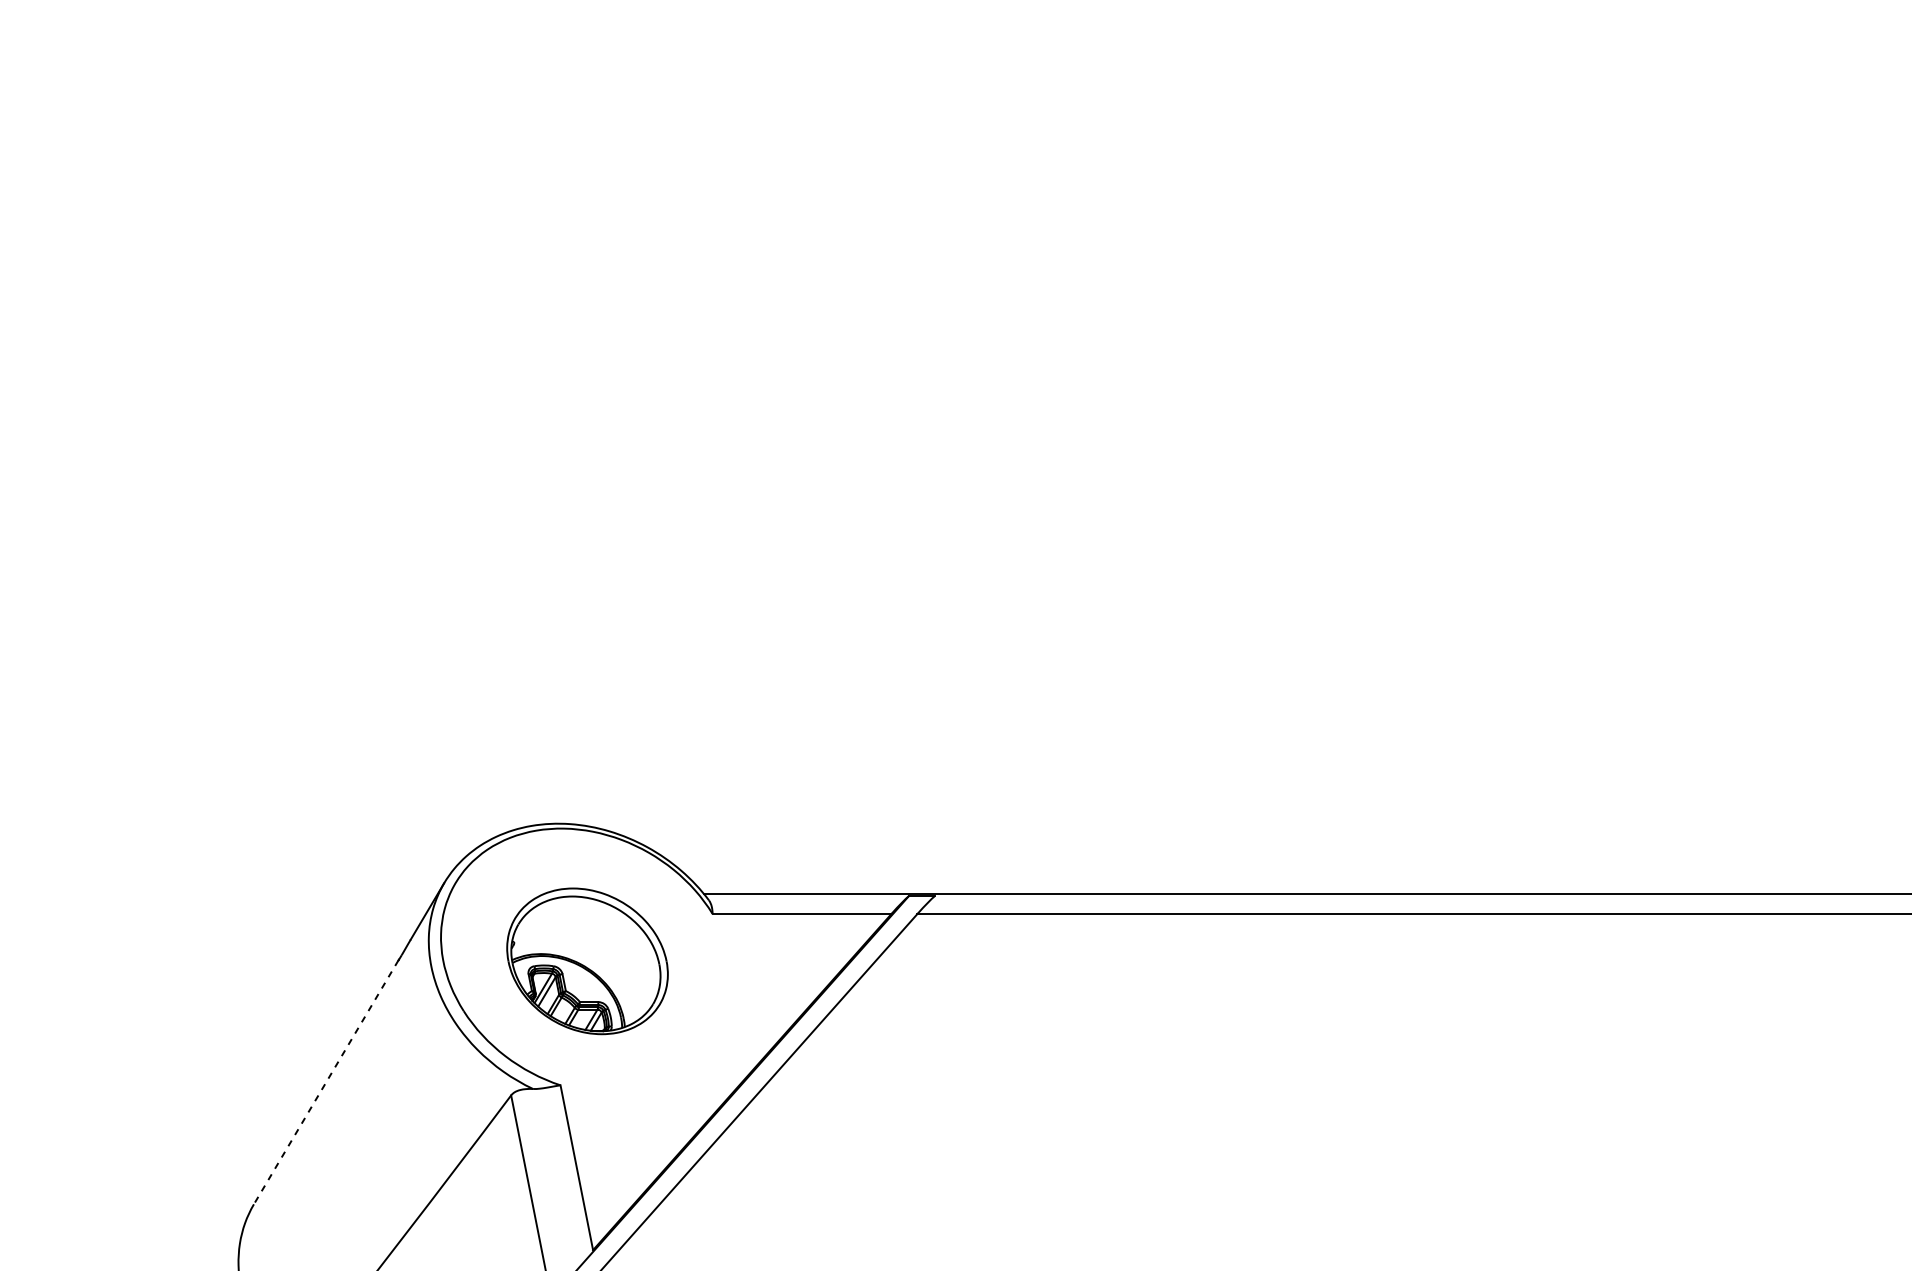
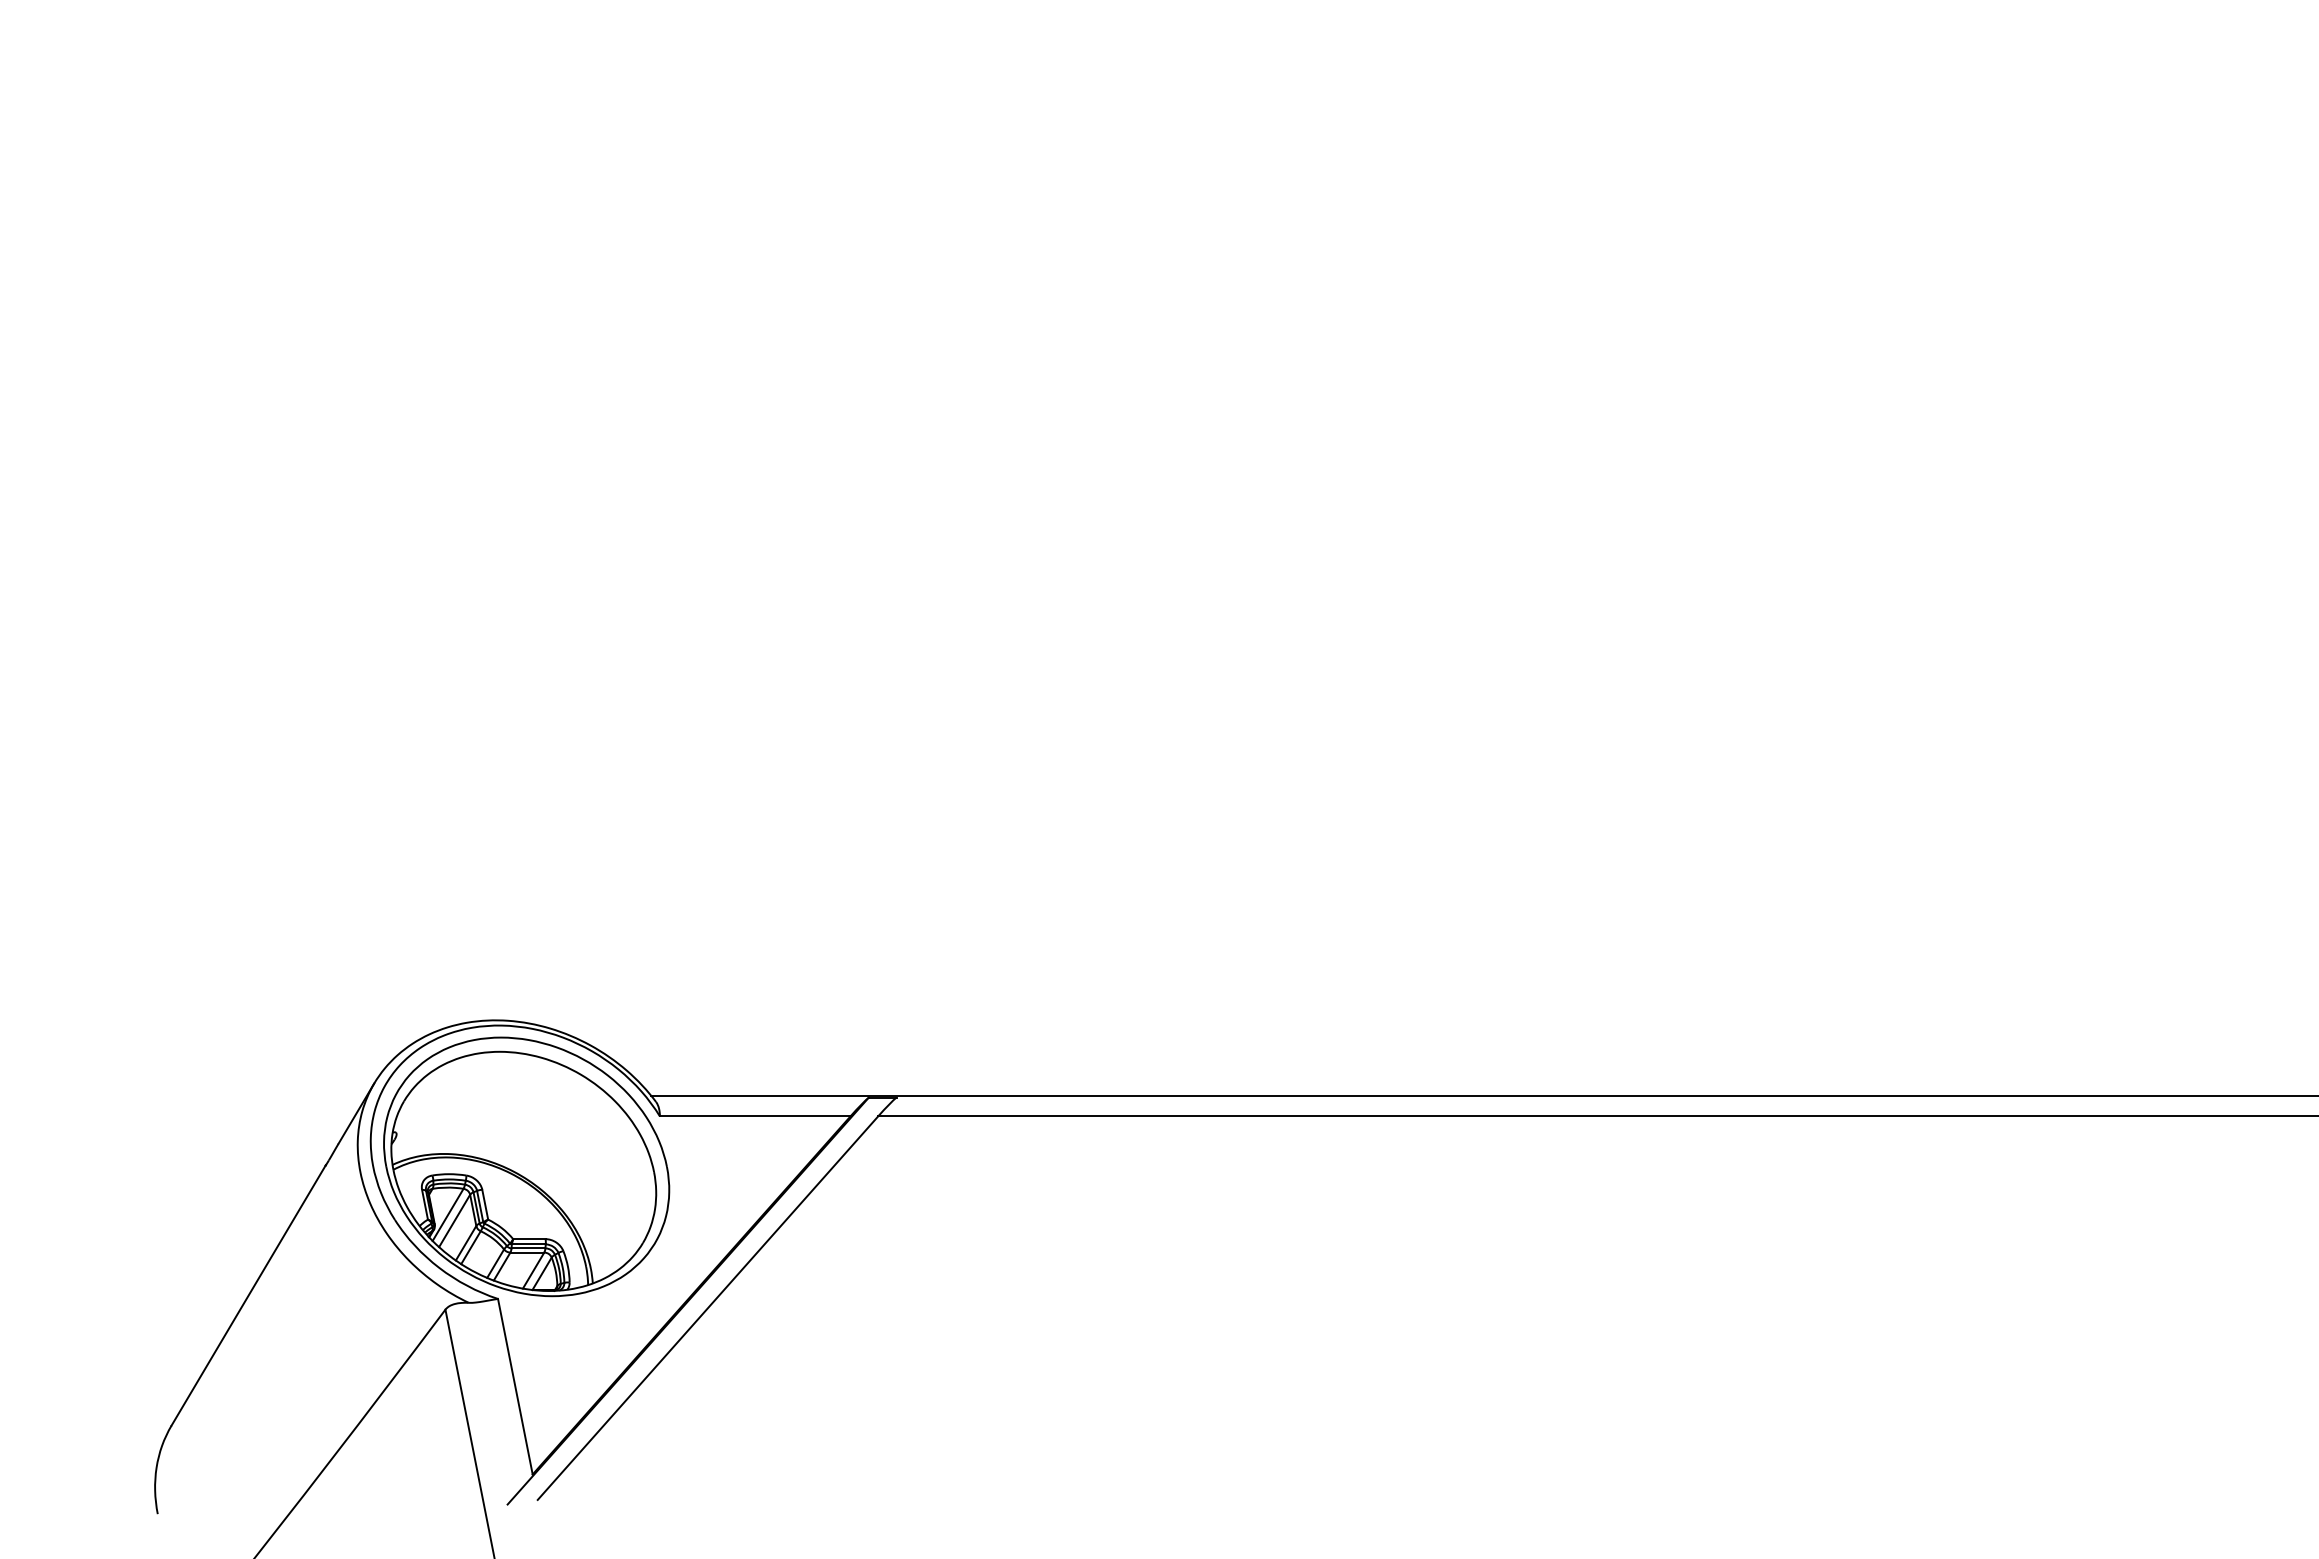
part: (587, 960) -> (526, 1166), size x1.67
line: (326, 1083) -> (248, 1296), dashed -> solid

